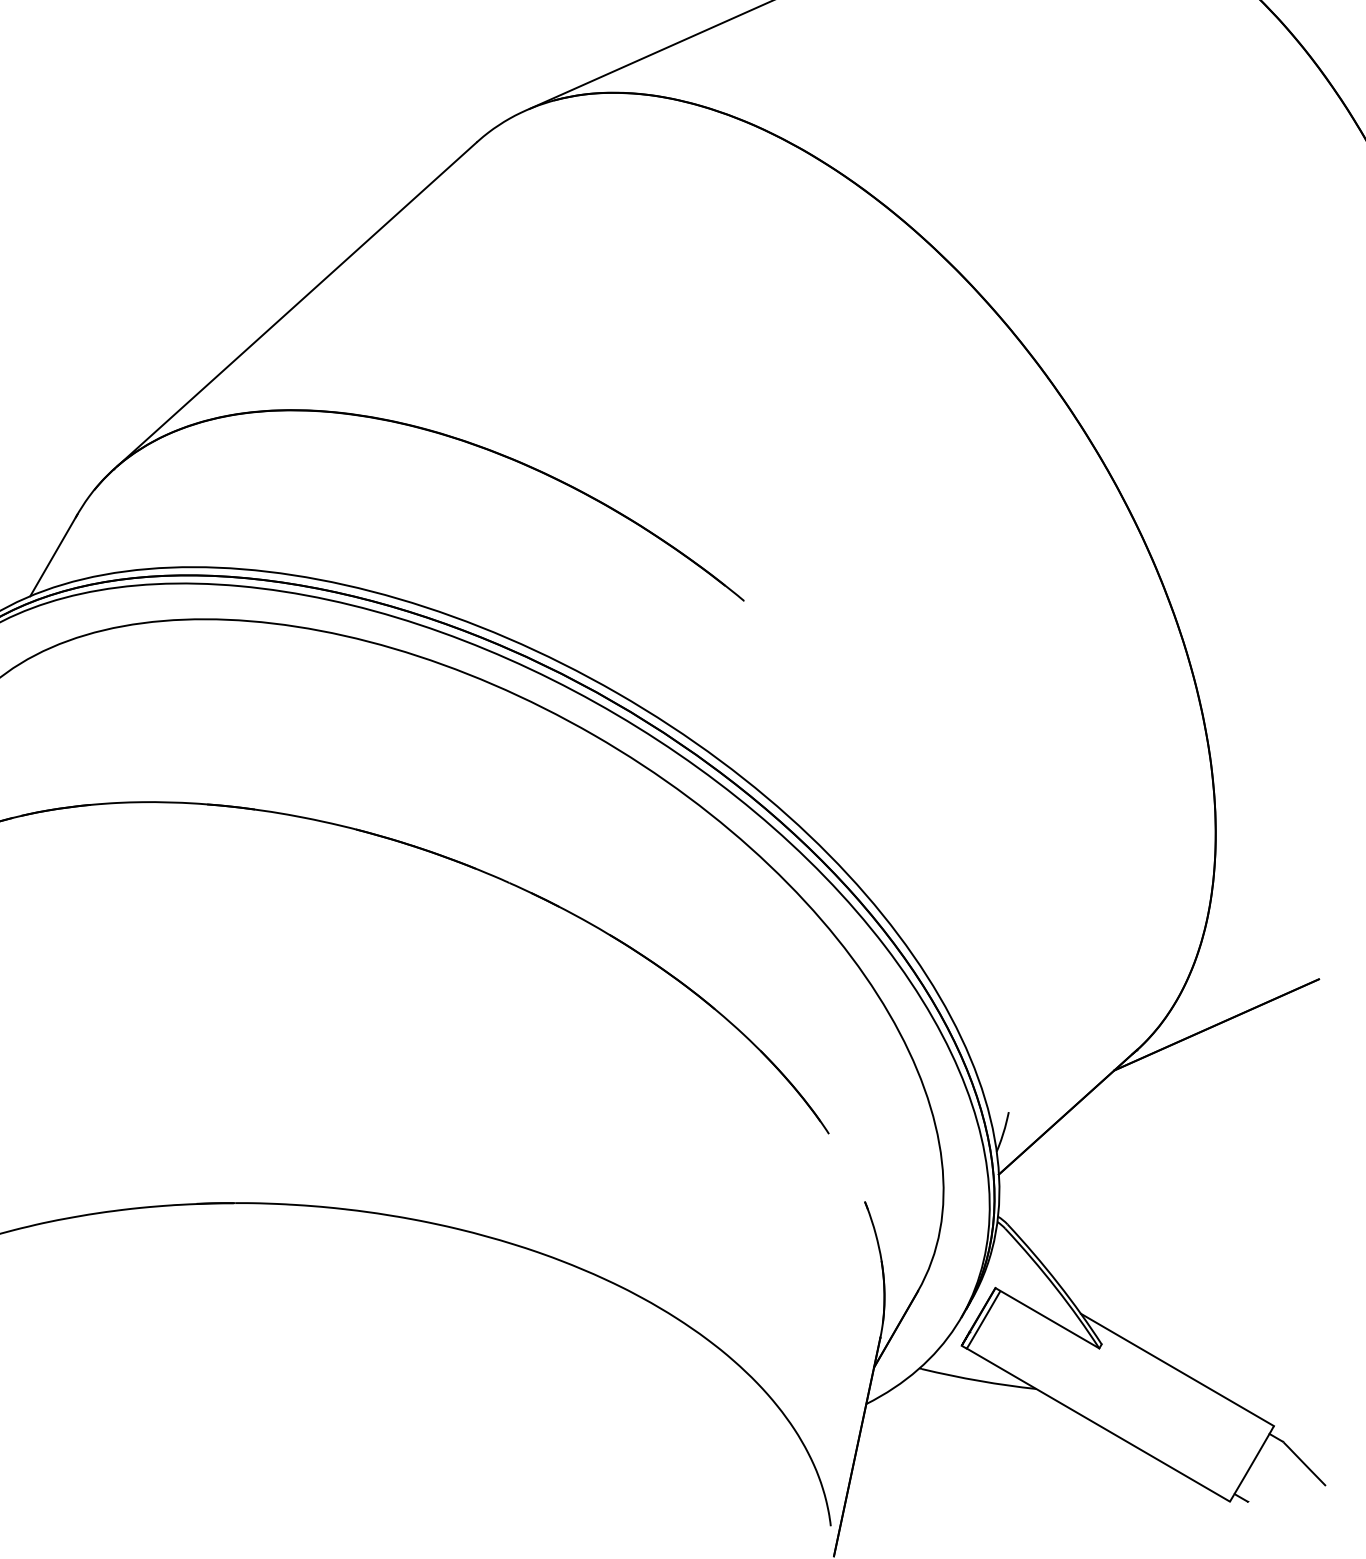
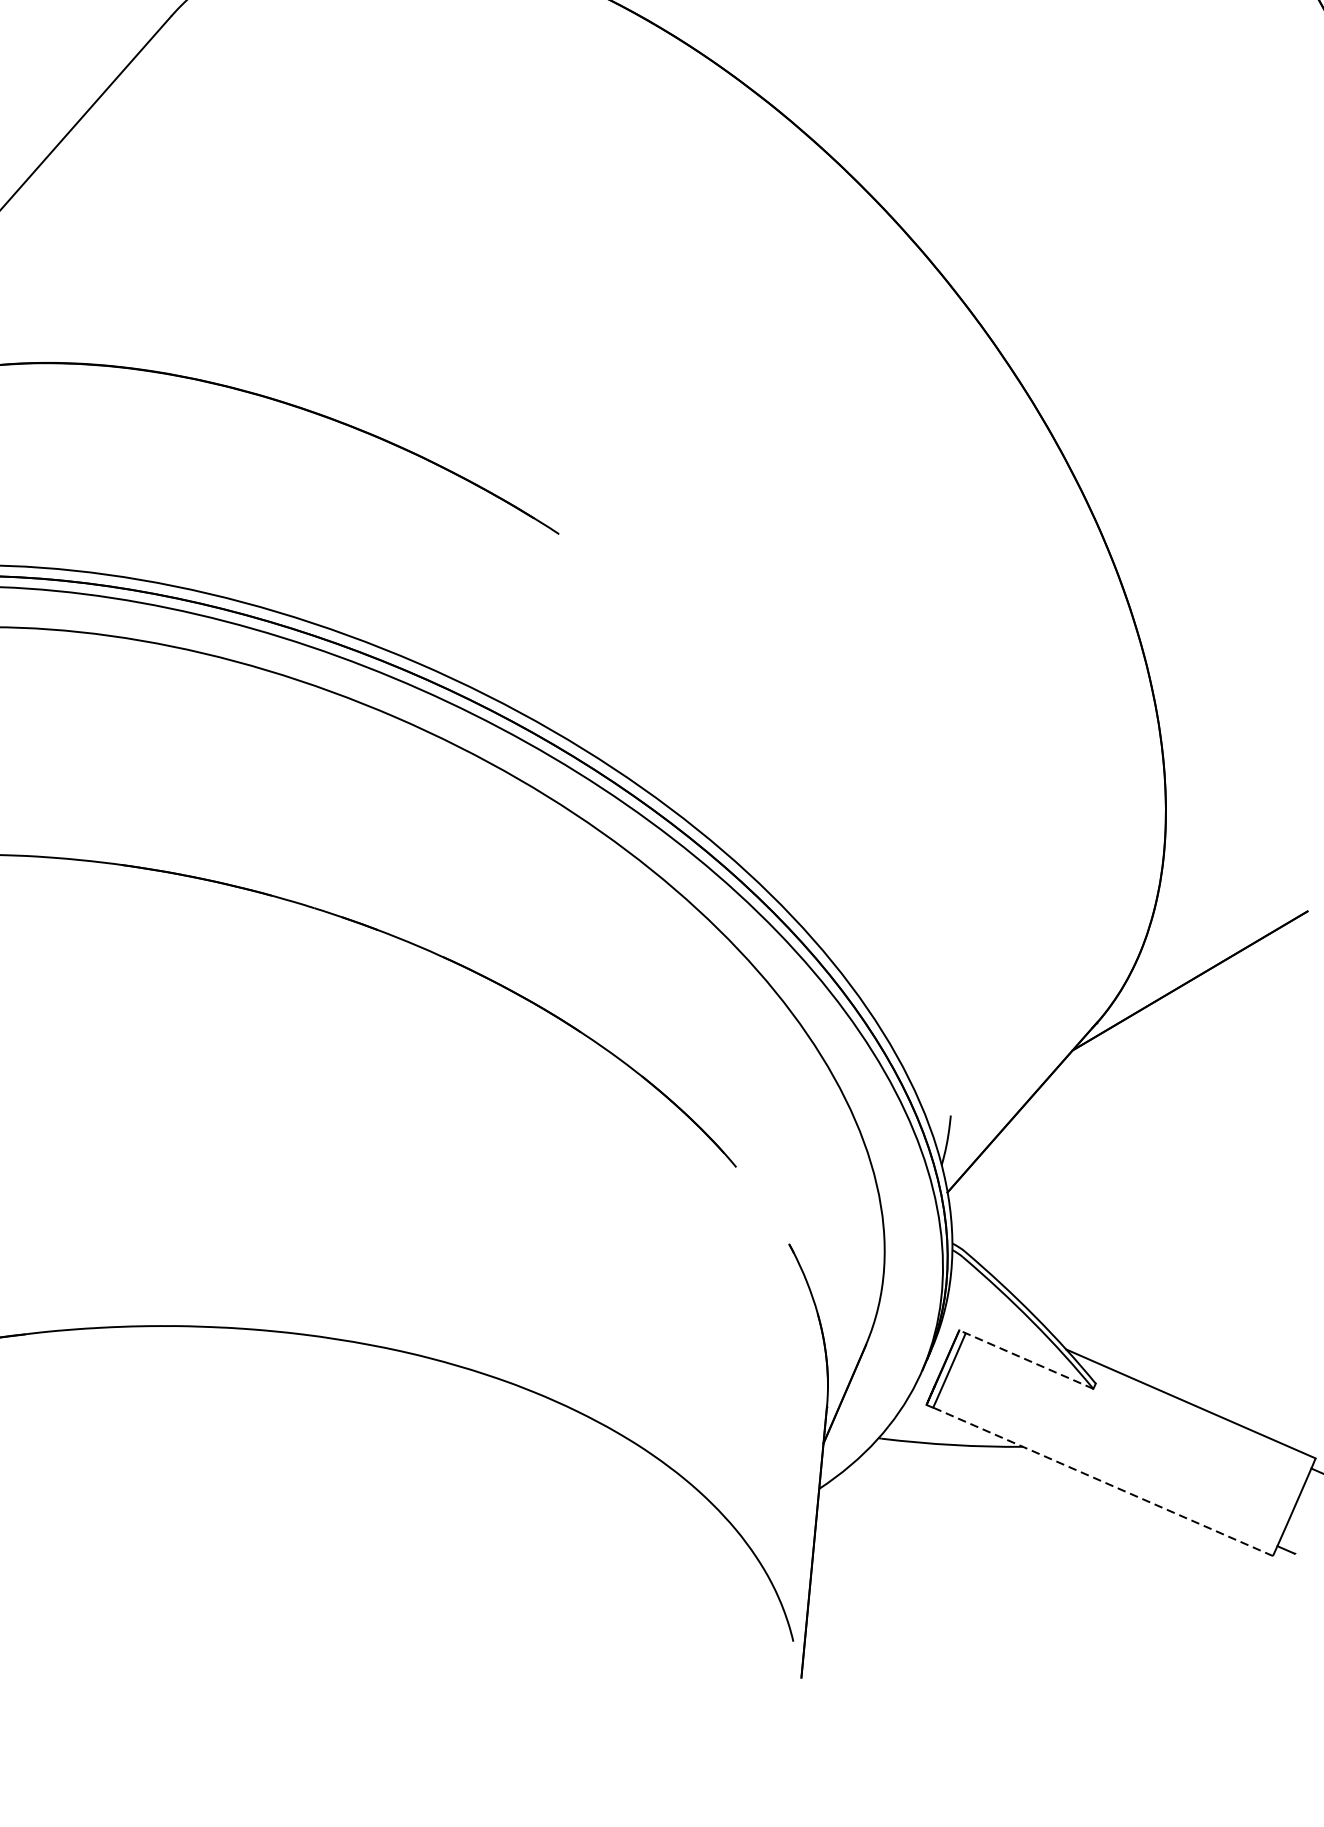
line: (1046, 1317) -> (1025, 1358), solid -> dashed
line: (1097, 1424) -> (1101, 1481), solid -> dashed

